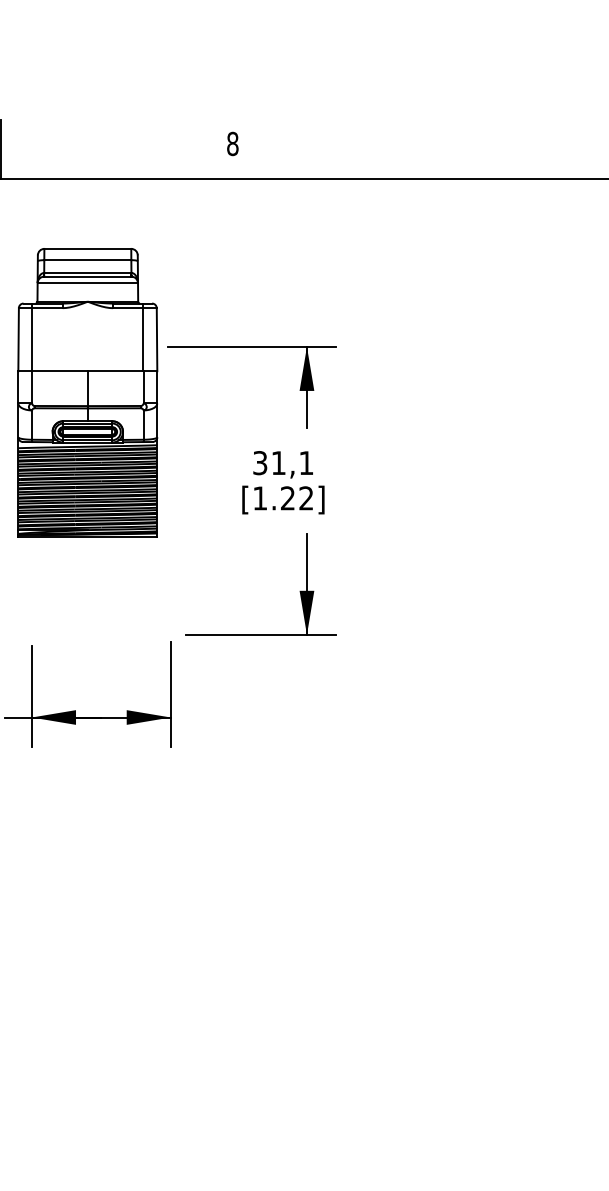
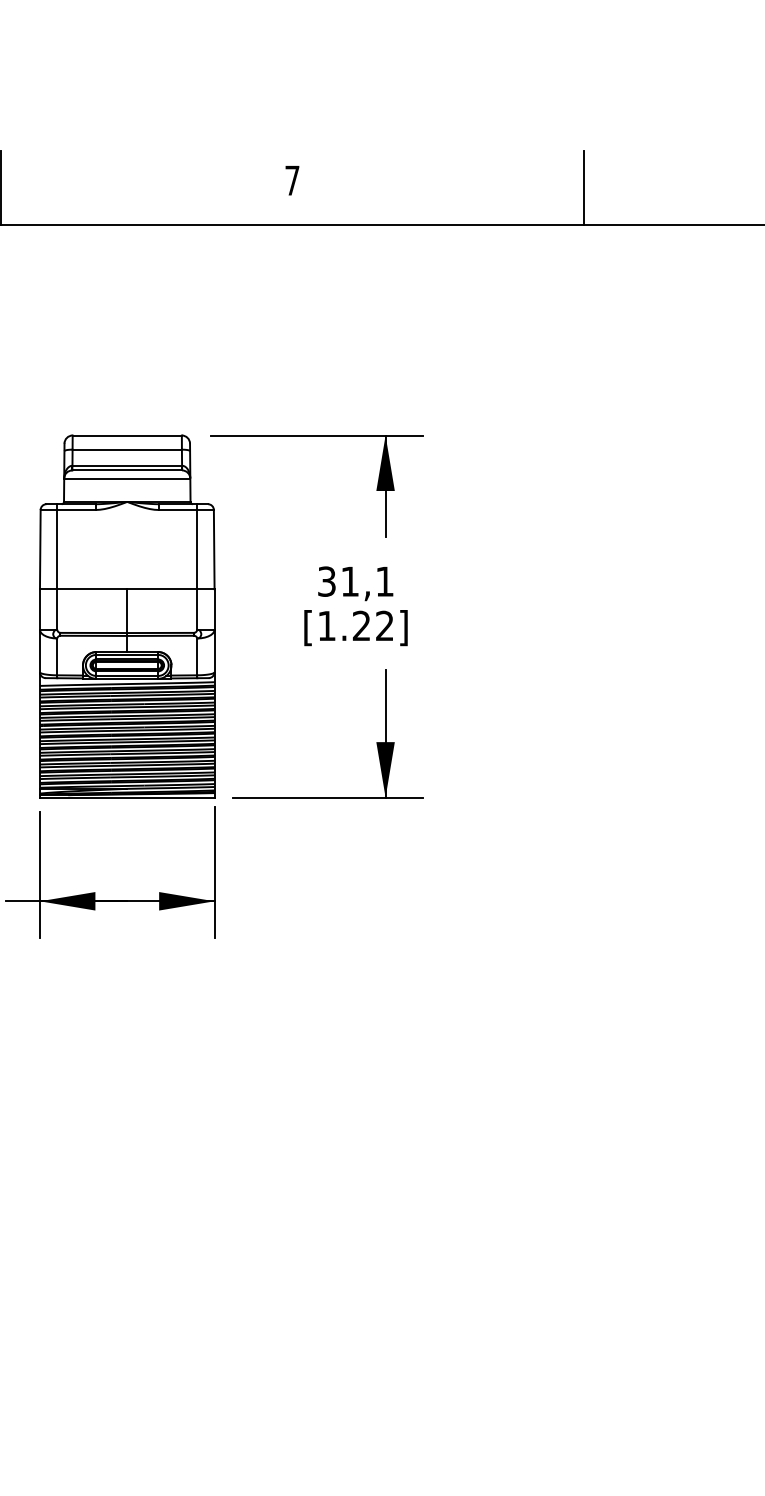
text: (232, 143) -> (292, 180), 8 -> 7
line: (464, 150) -> (583, 188), added
part: (88, 392) -> (127, 616), moved

